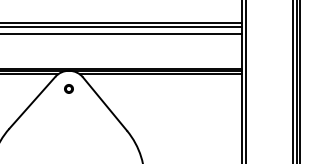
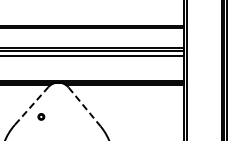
part: (69, 88) -> (41, 116), moved
line: (33, 102) -> (32, 105), solid -> dashed
line: (104, 104) -> (84, 107), solid -> dashed

